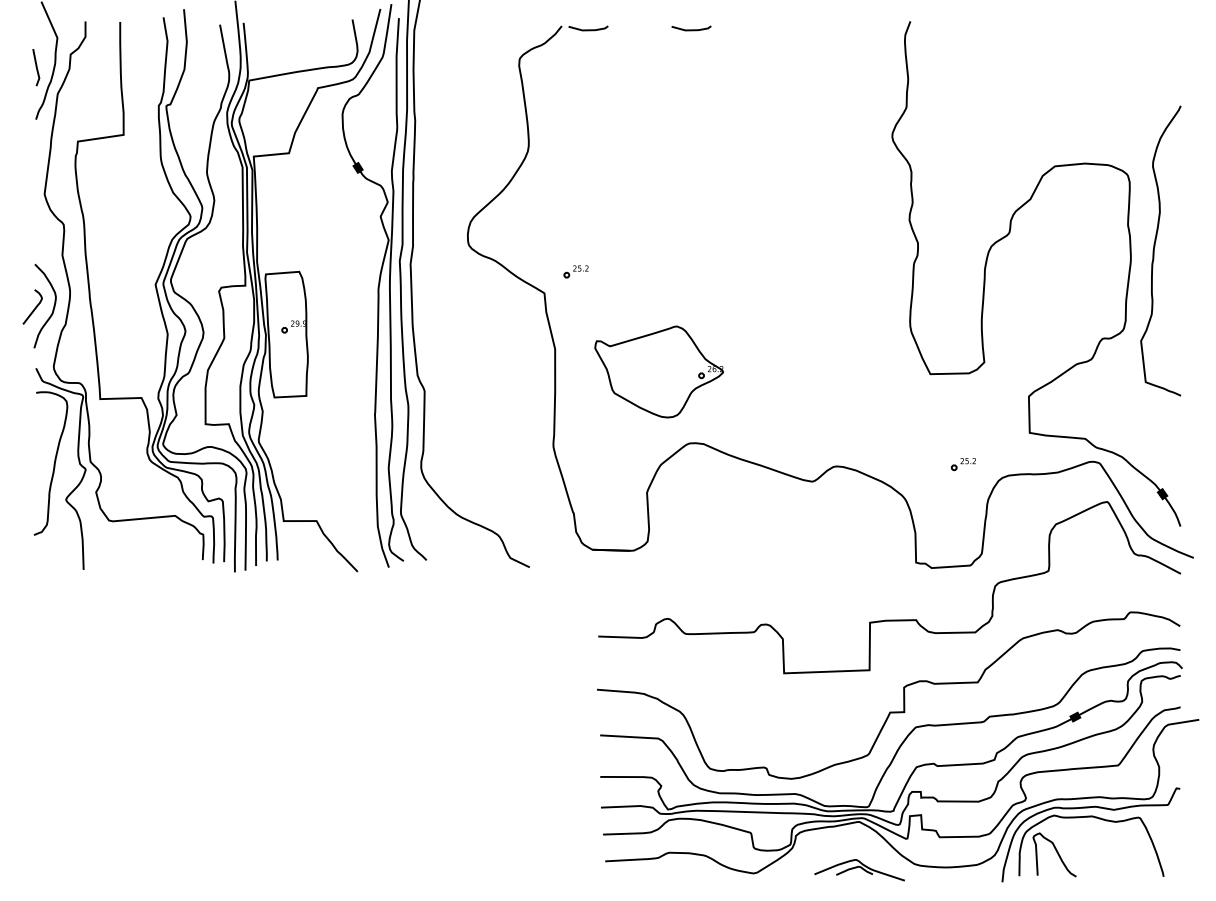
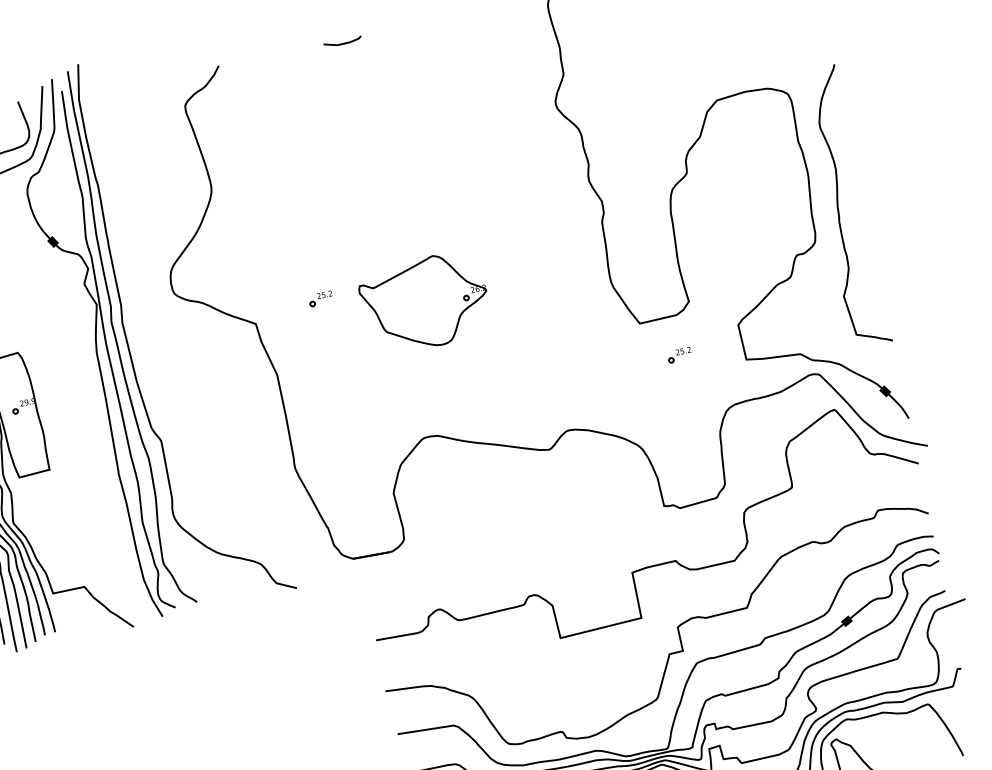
curve: (588, 29) -> (244, 63), removed
curve: (1154, 250) -> (838, 207), moved
part: (575, 271) -> (320, 298), moved
part: (658, 371) -> (424, 302), moved
part: (962, 464) -> (678, 355), moved

